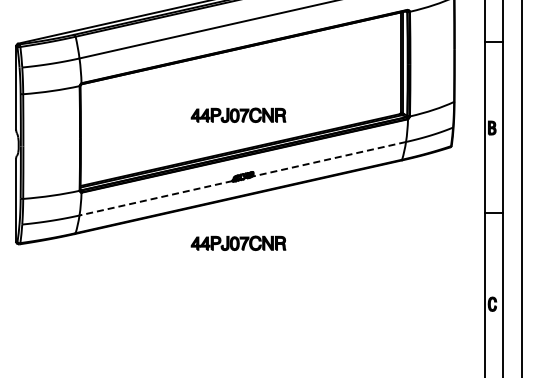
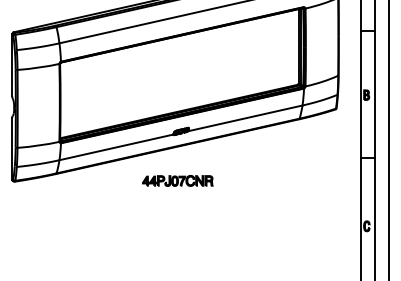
part: (238, 114) -> (177, 85), removed
line: (329, 159) -> (245, 118), dashed -> solid
line: (155, 198) -> (116, 147), dashed -> solid

